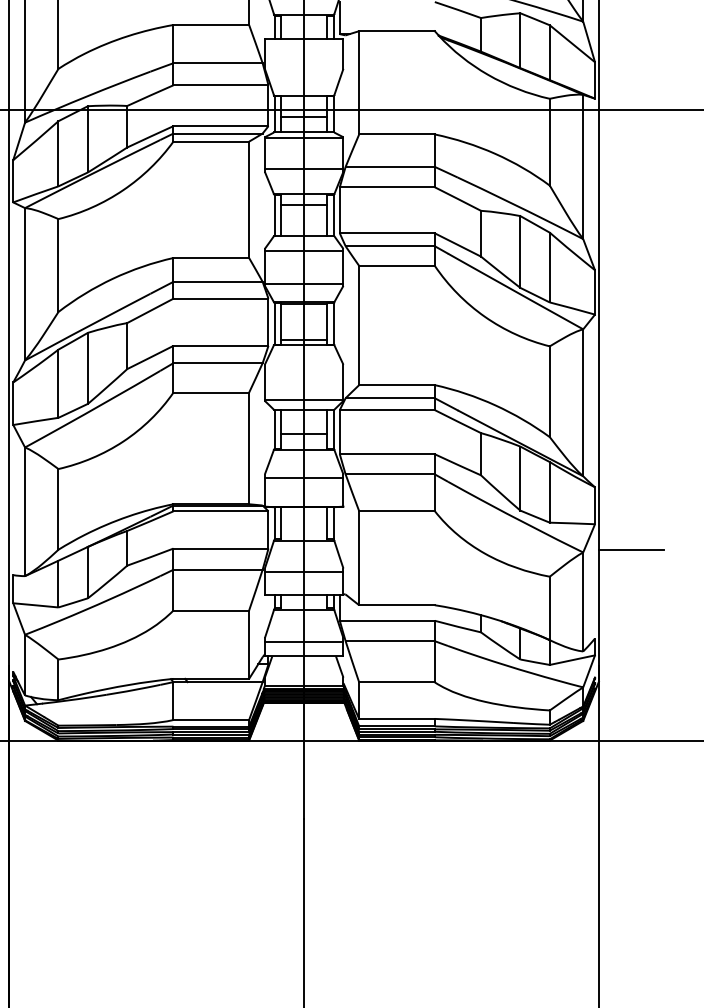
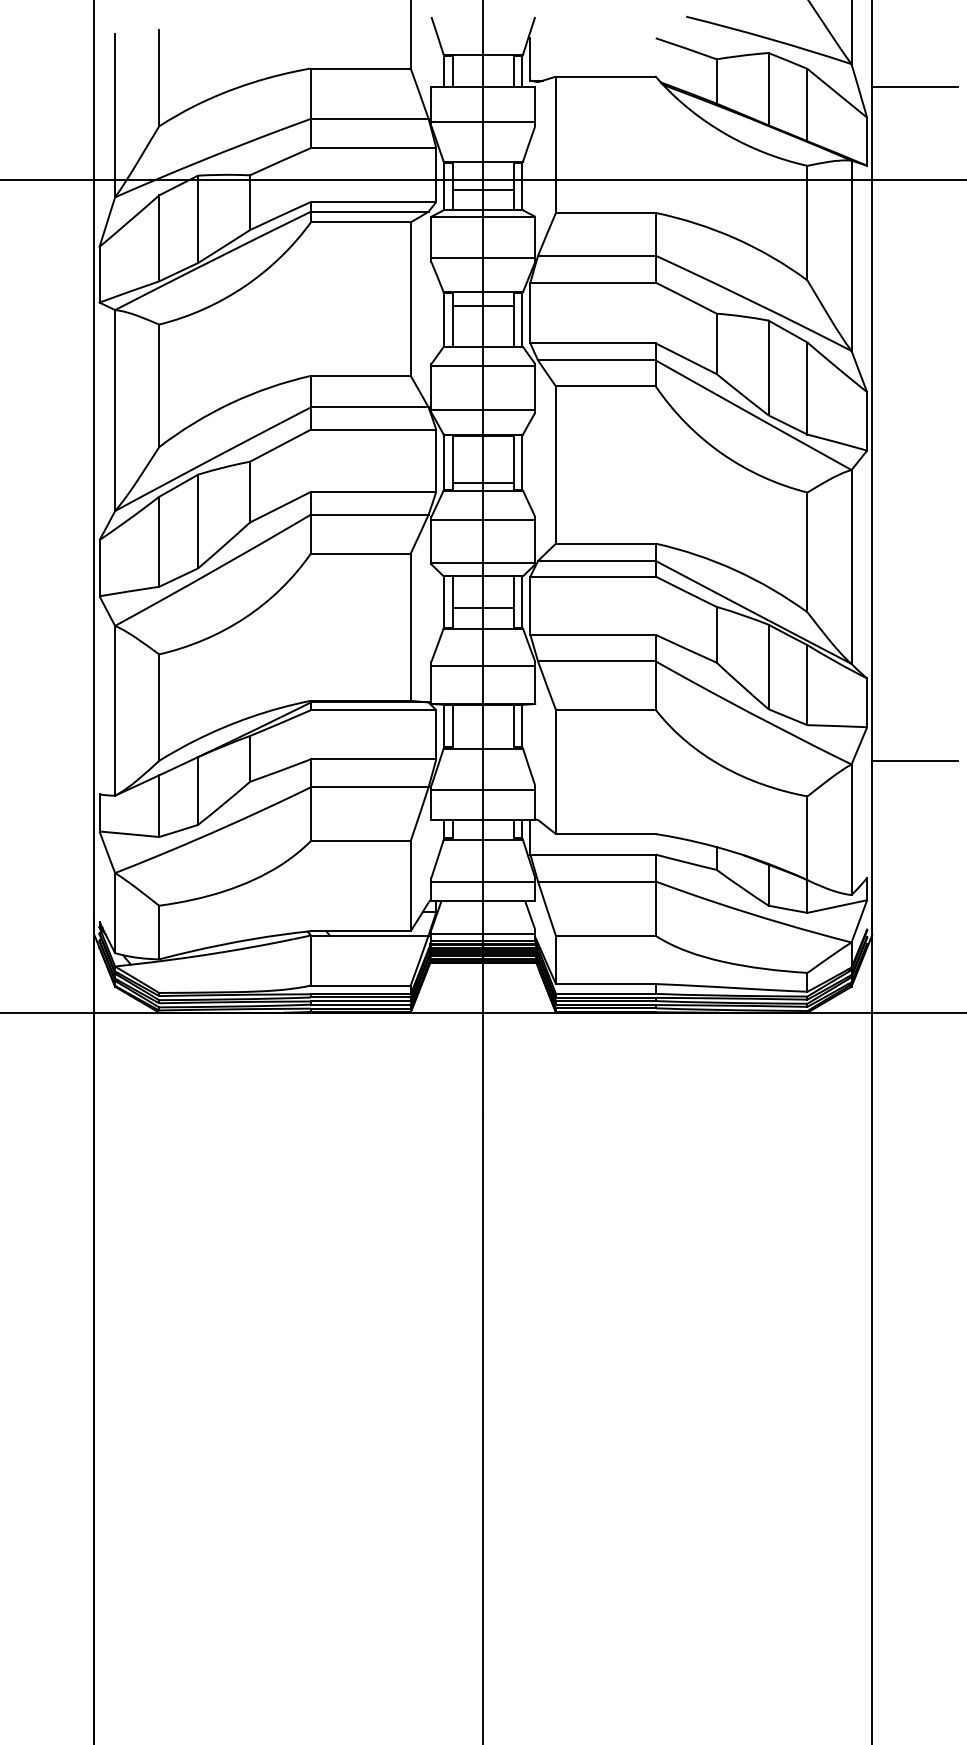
line: (631, 38) -> (915, 86), added
line: (304, 65) -> (483, 121), added
line: (304, 367) -> (483, 520), added
line: (304, 680) -> (483, 933), added

